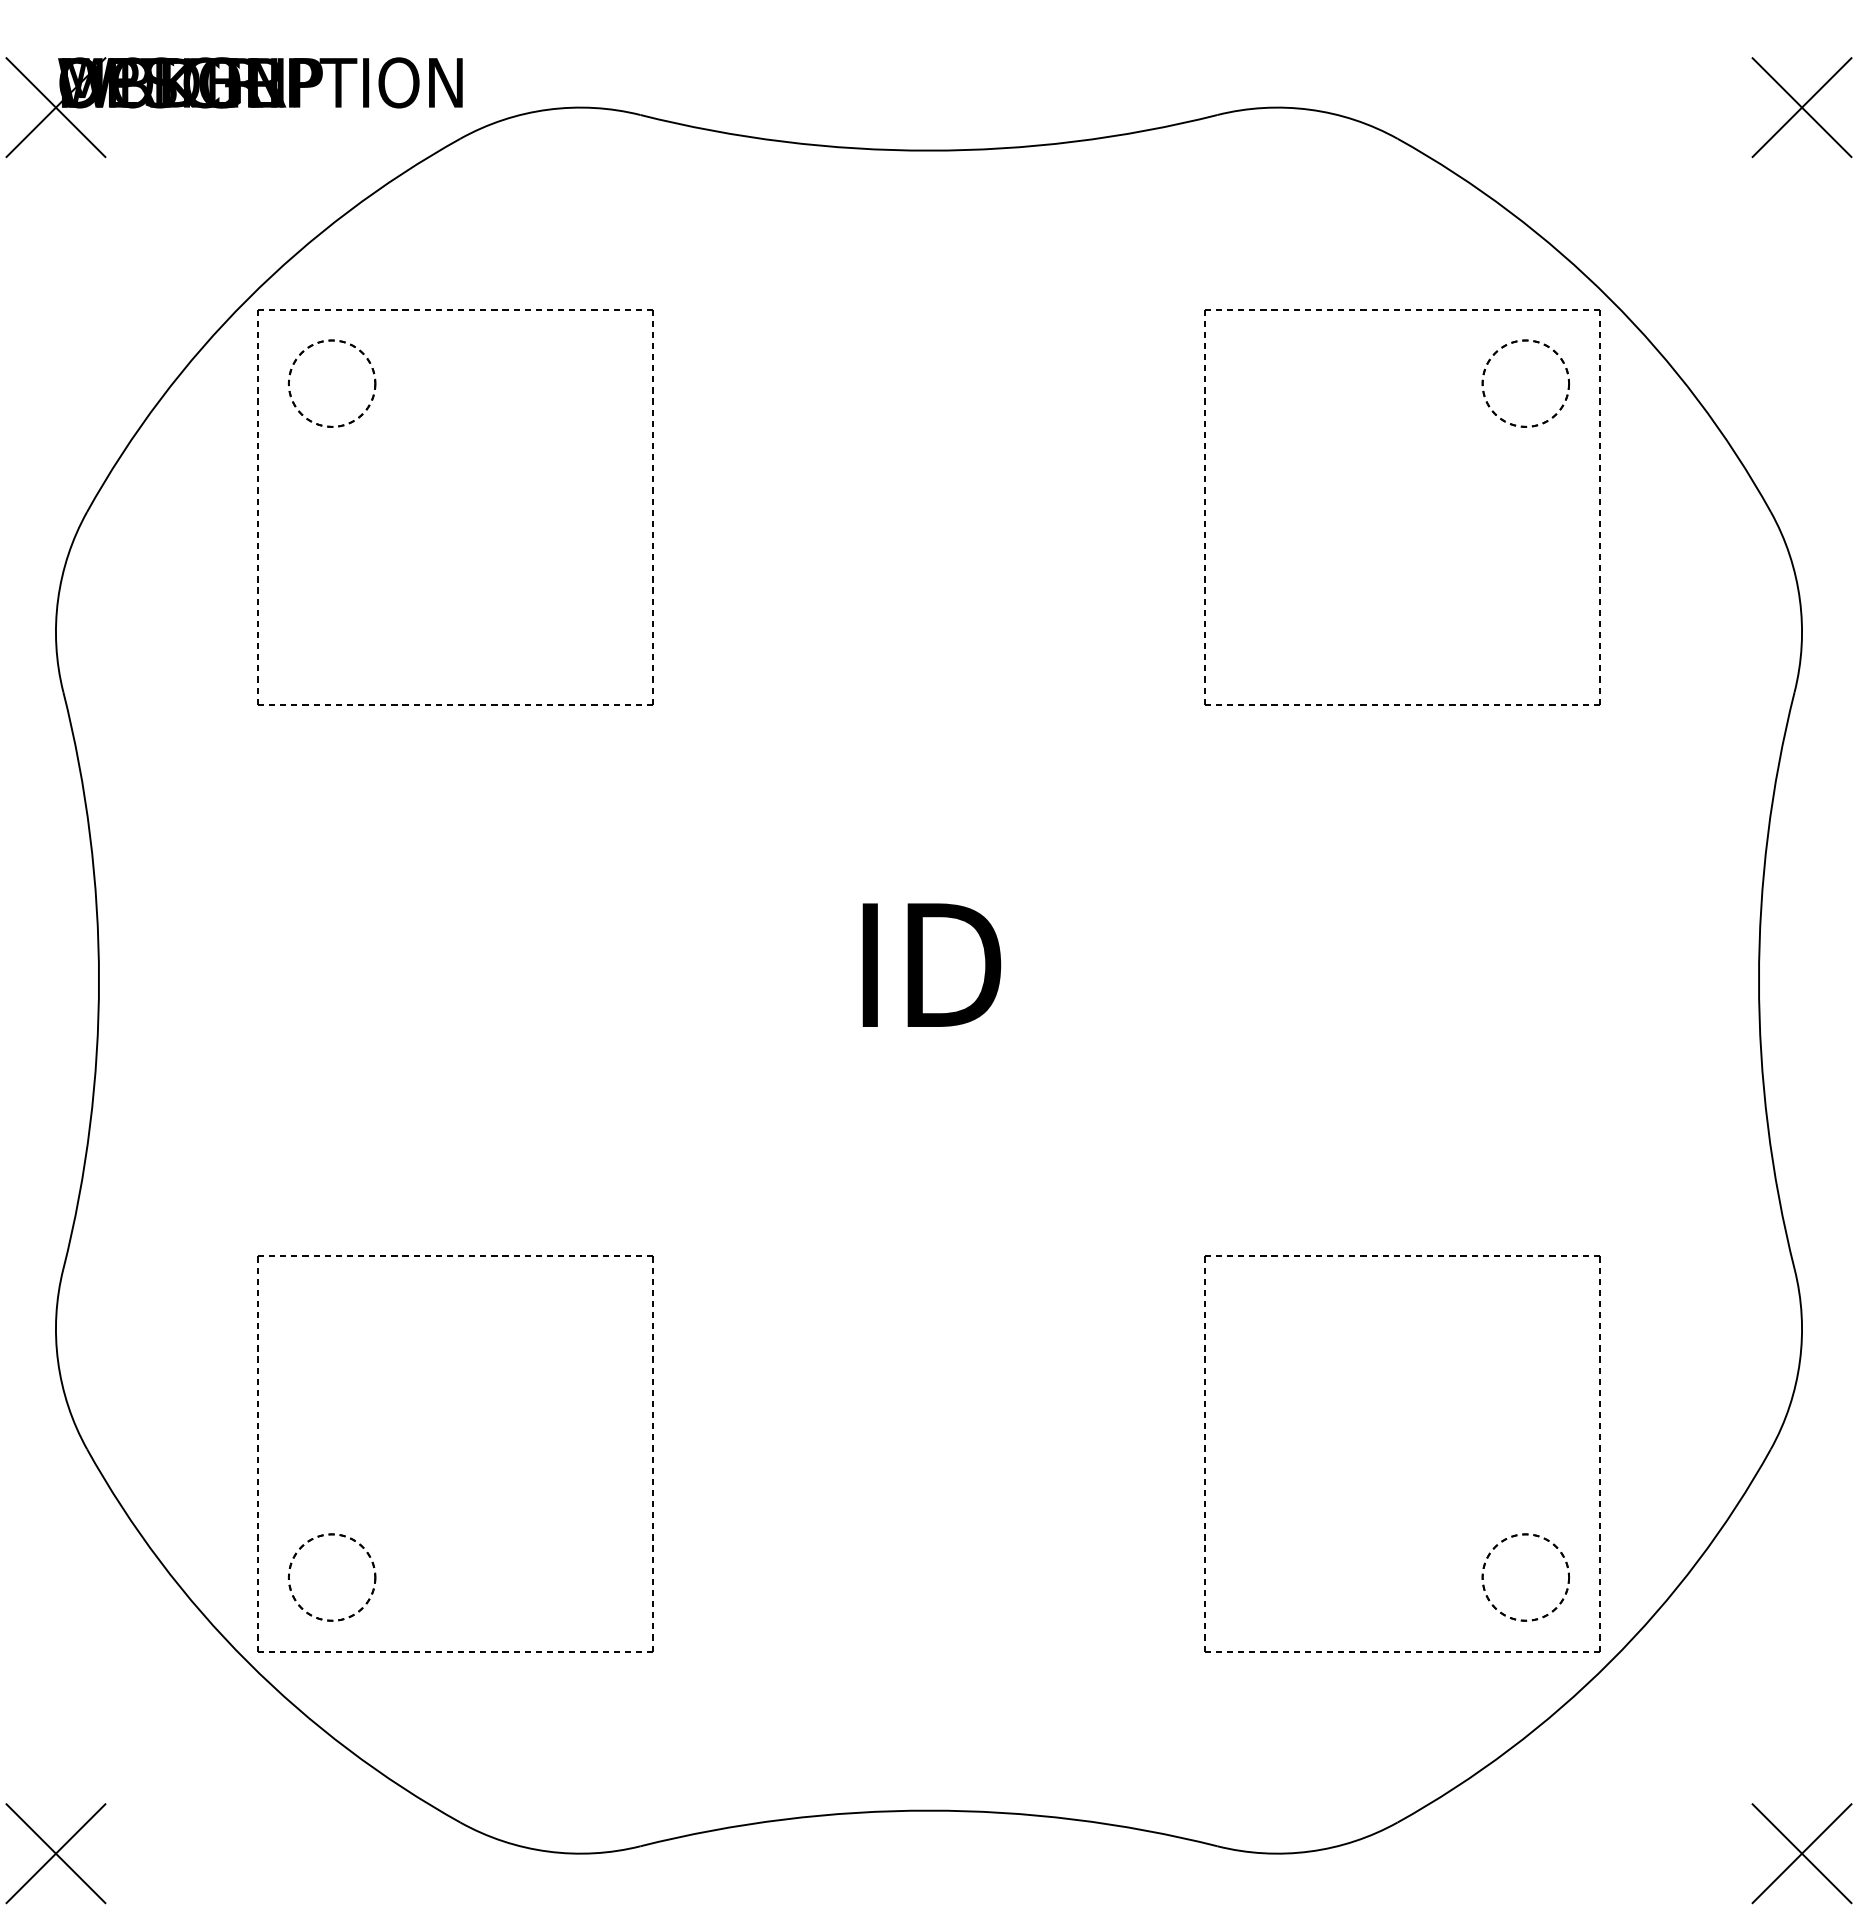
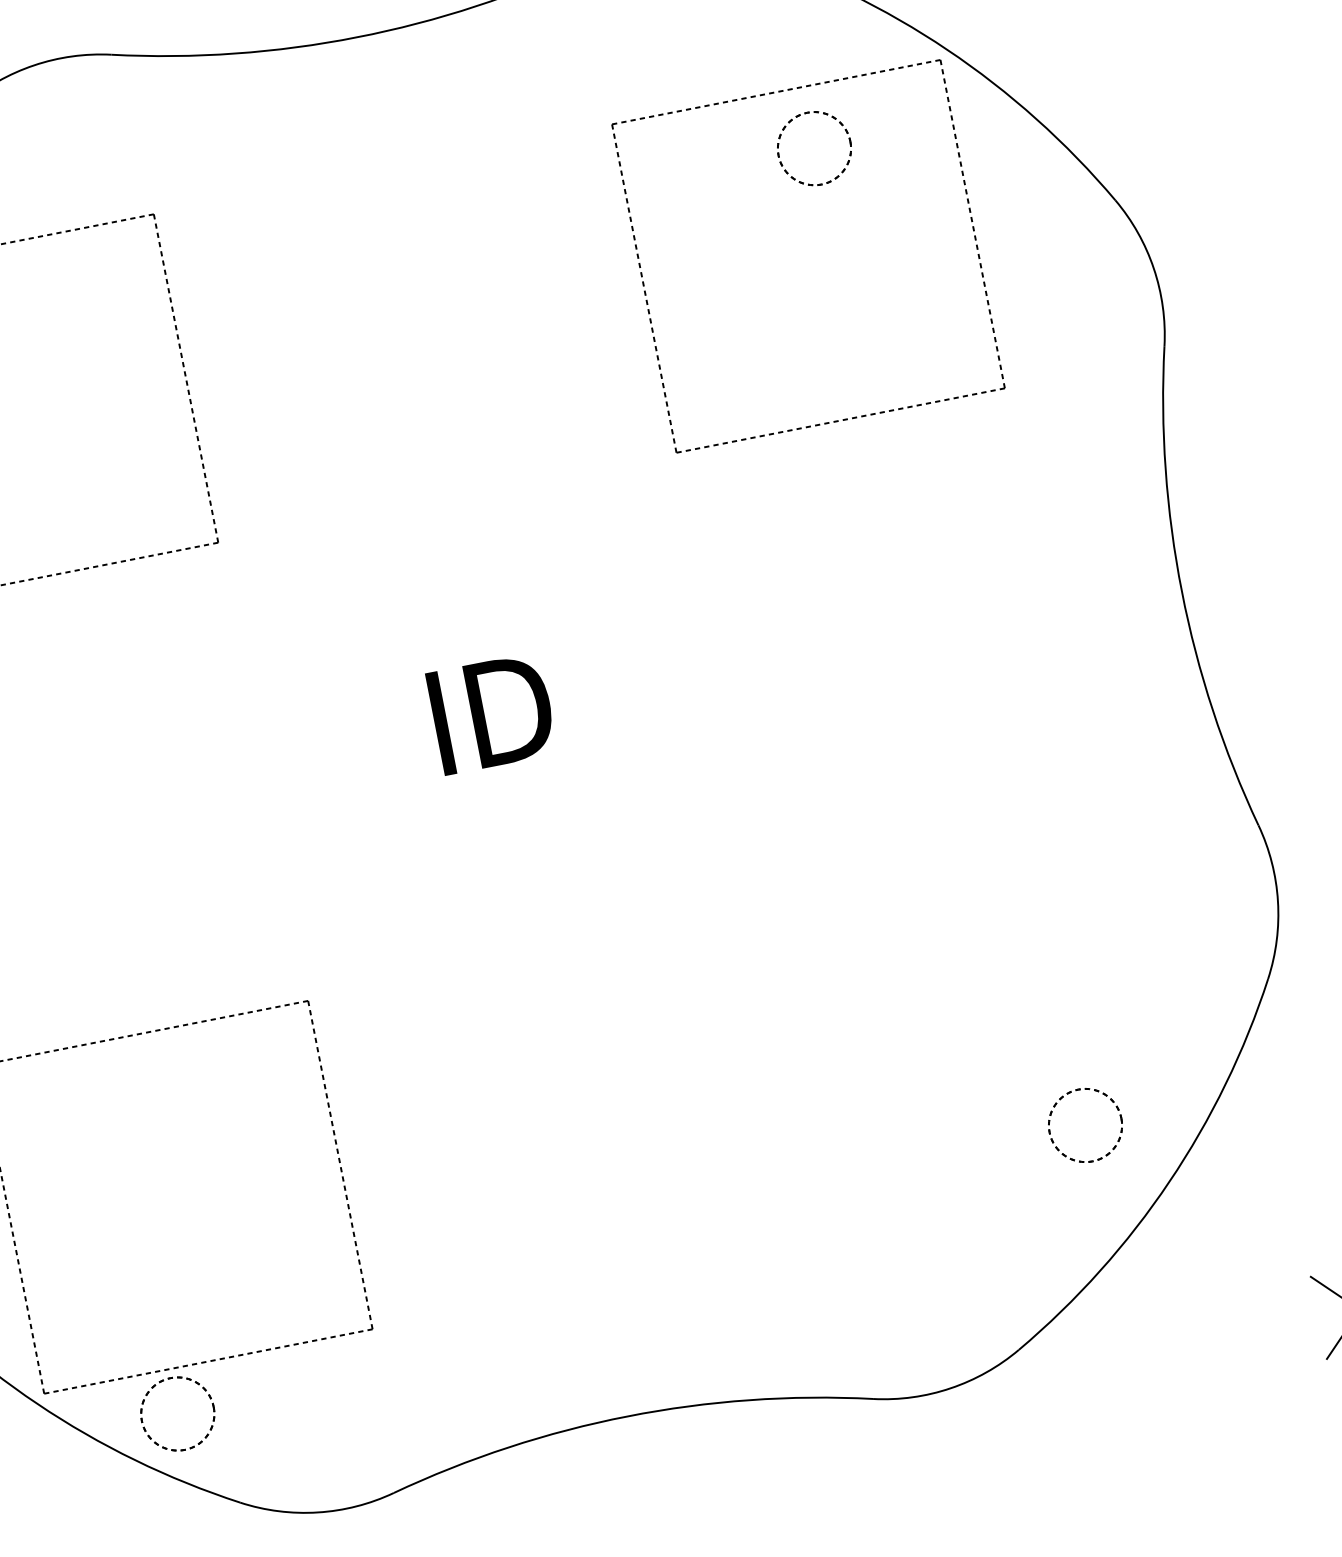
circle: (1525, 383) -> (814, 148), moved
part: (1205, 1451) -> (798, 1072), removed
part: (291, 1567) -> (142, 1412), moved

